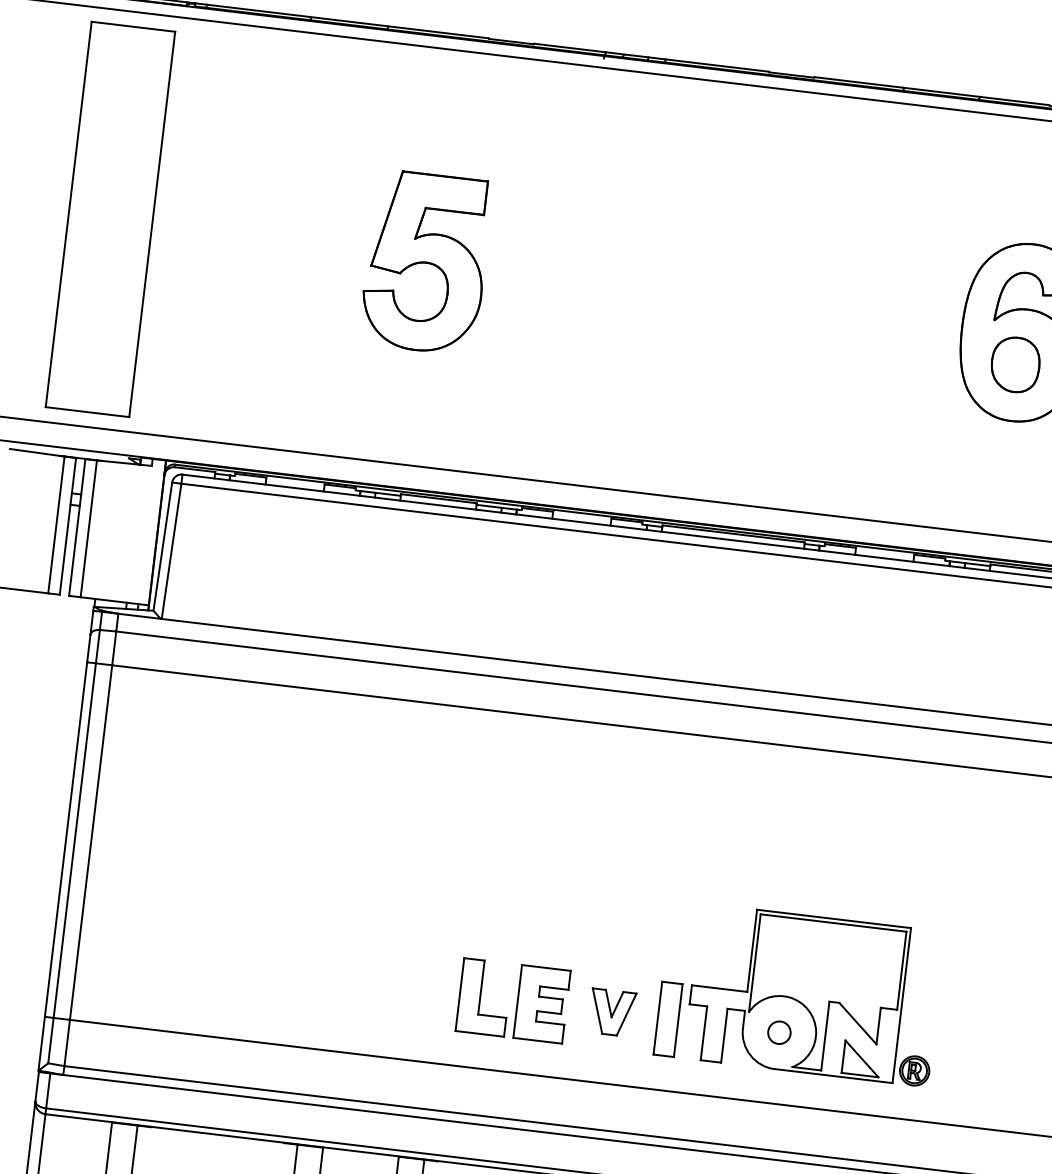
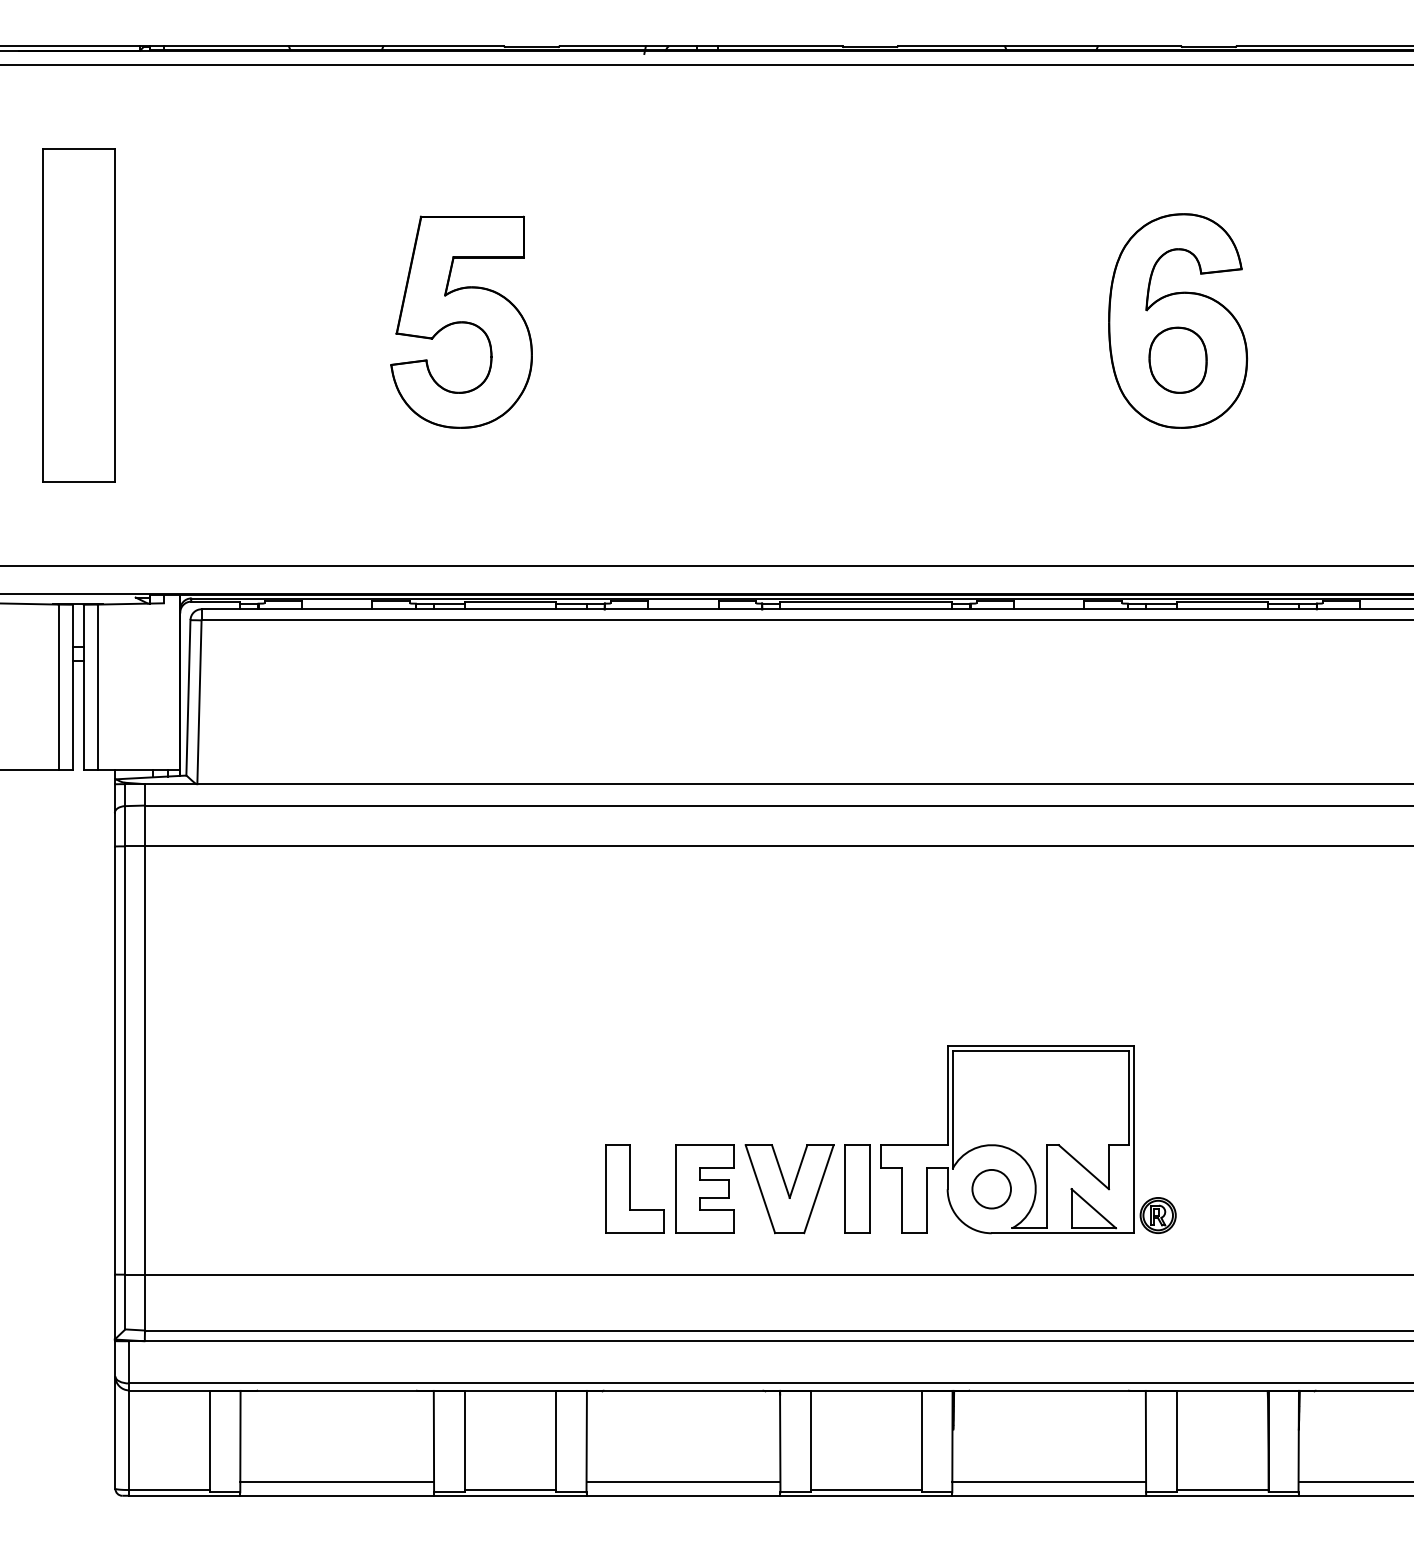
part: (109, 219) -> (78, 315), size x0.71
part: (611, 1012) -> (789, 1189), size x1.67
circle: (779, 1032) -> (991, 1188), size x1.43

